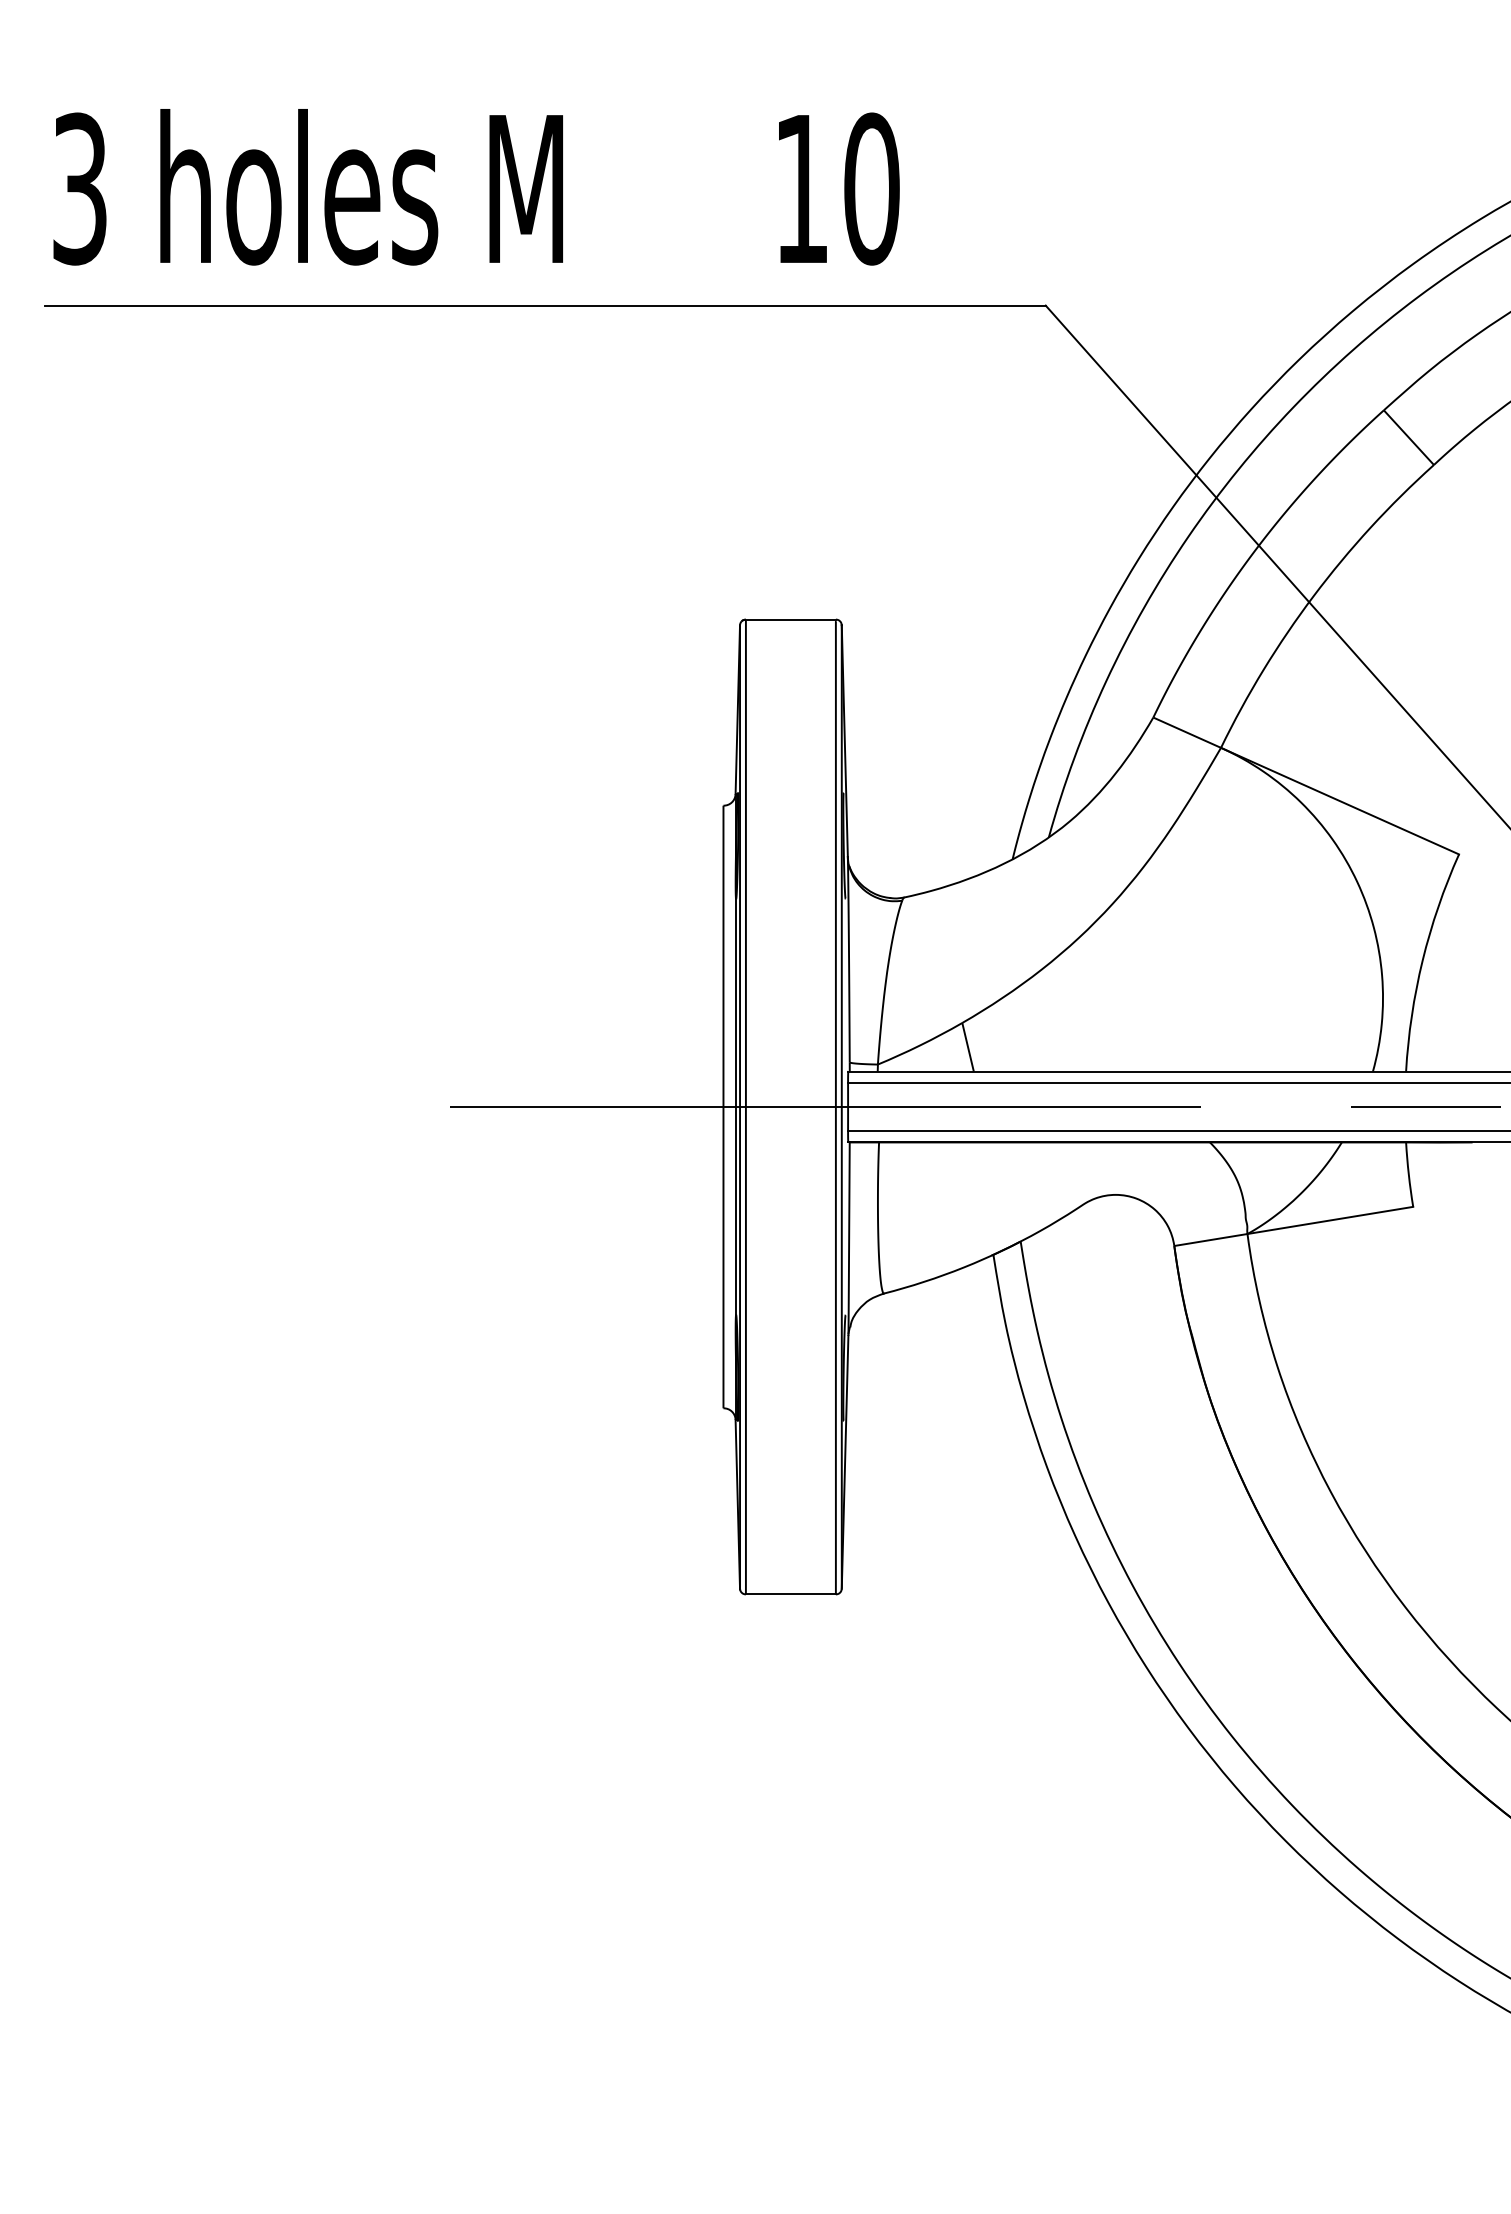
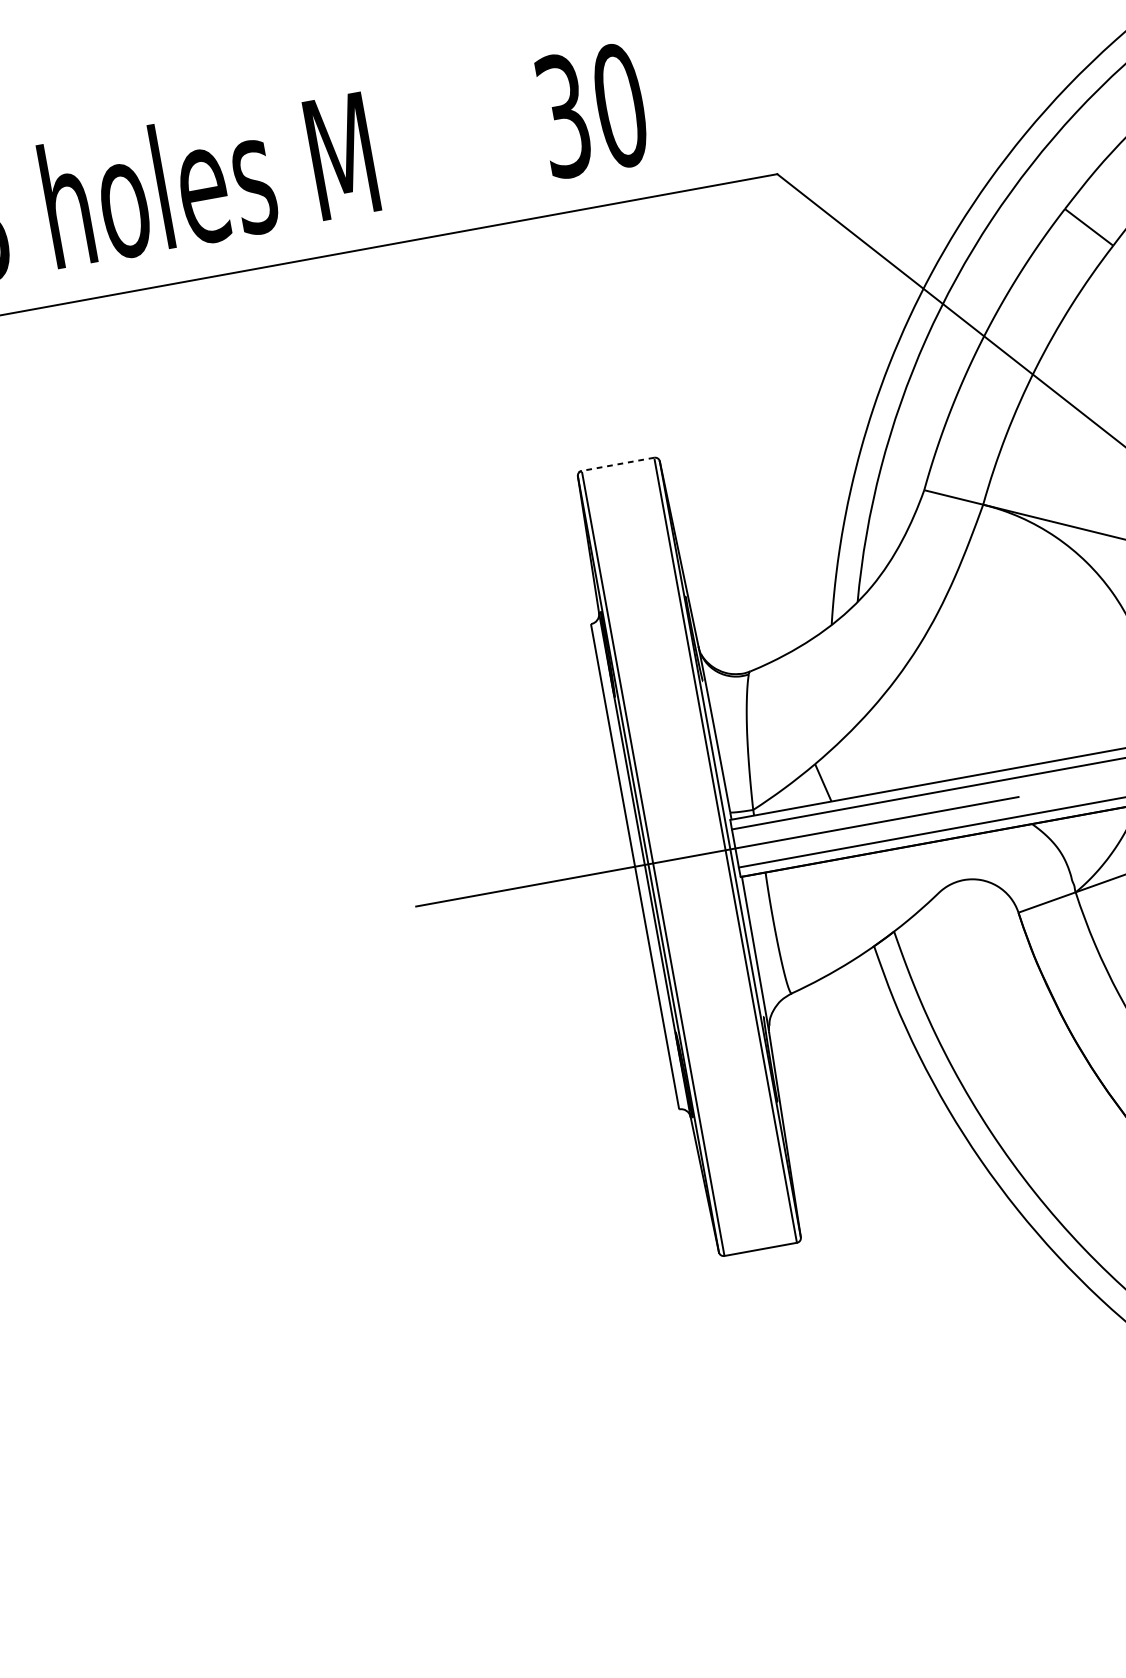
text: (801, 188) -> (563, 115), 10 -> 30
line: (790, 619) -> (617, 464), solid -> dashed

